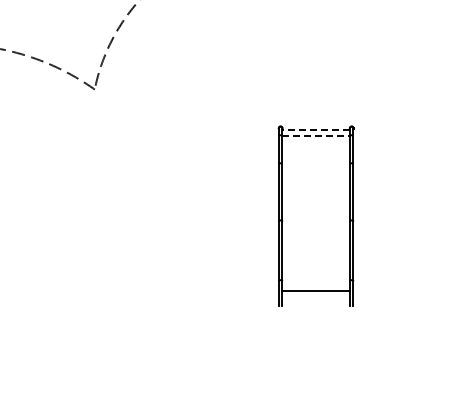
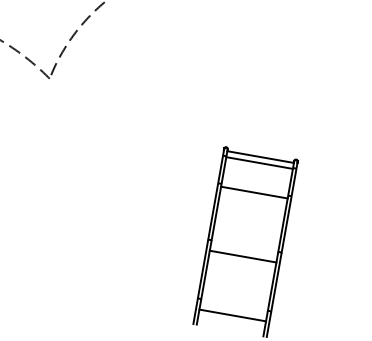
line: (316, 130) -> (260, 157), dashed -> solid
line: (316, 136) -> (259, 163), dashed -> solid
line: (315, 166) -> (253, 192), added
line: (315, 231) -> (242, 256), added

